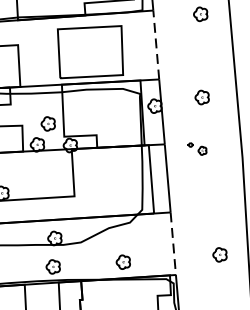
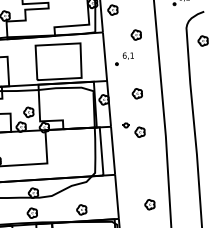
line: (155, 44) -> (104, 56), dashed -> solid
part: (183, 47) -> (124, 58), added
part: (196, 148) -> (133, 129), size x1.67
line: (173, 244) -> (117, 197), dashed -> solid

